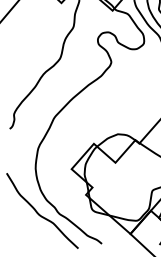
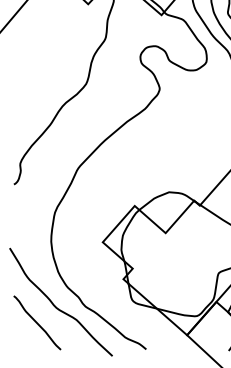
curve: (25, 225) -> (36, 323), added

